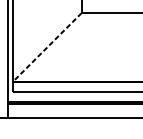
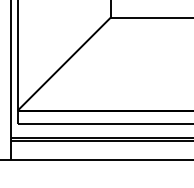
line: (47, 47) -> (64, 64), dashed -> solid

